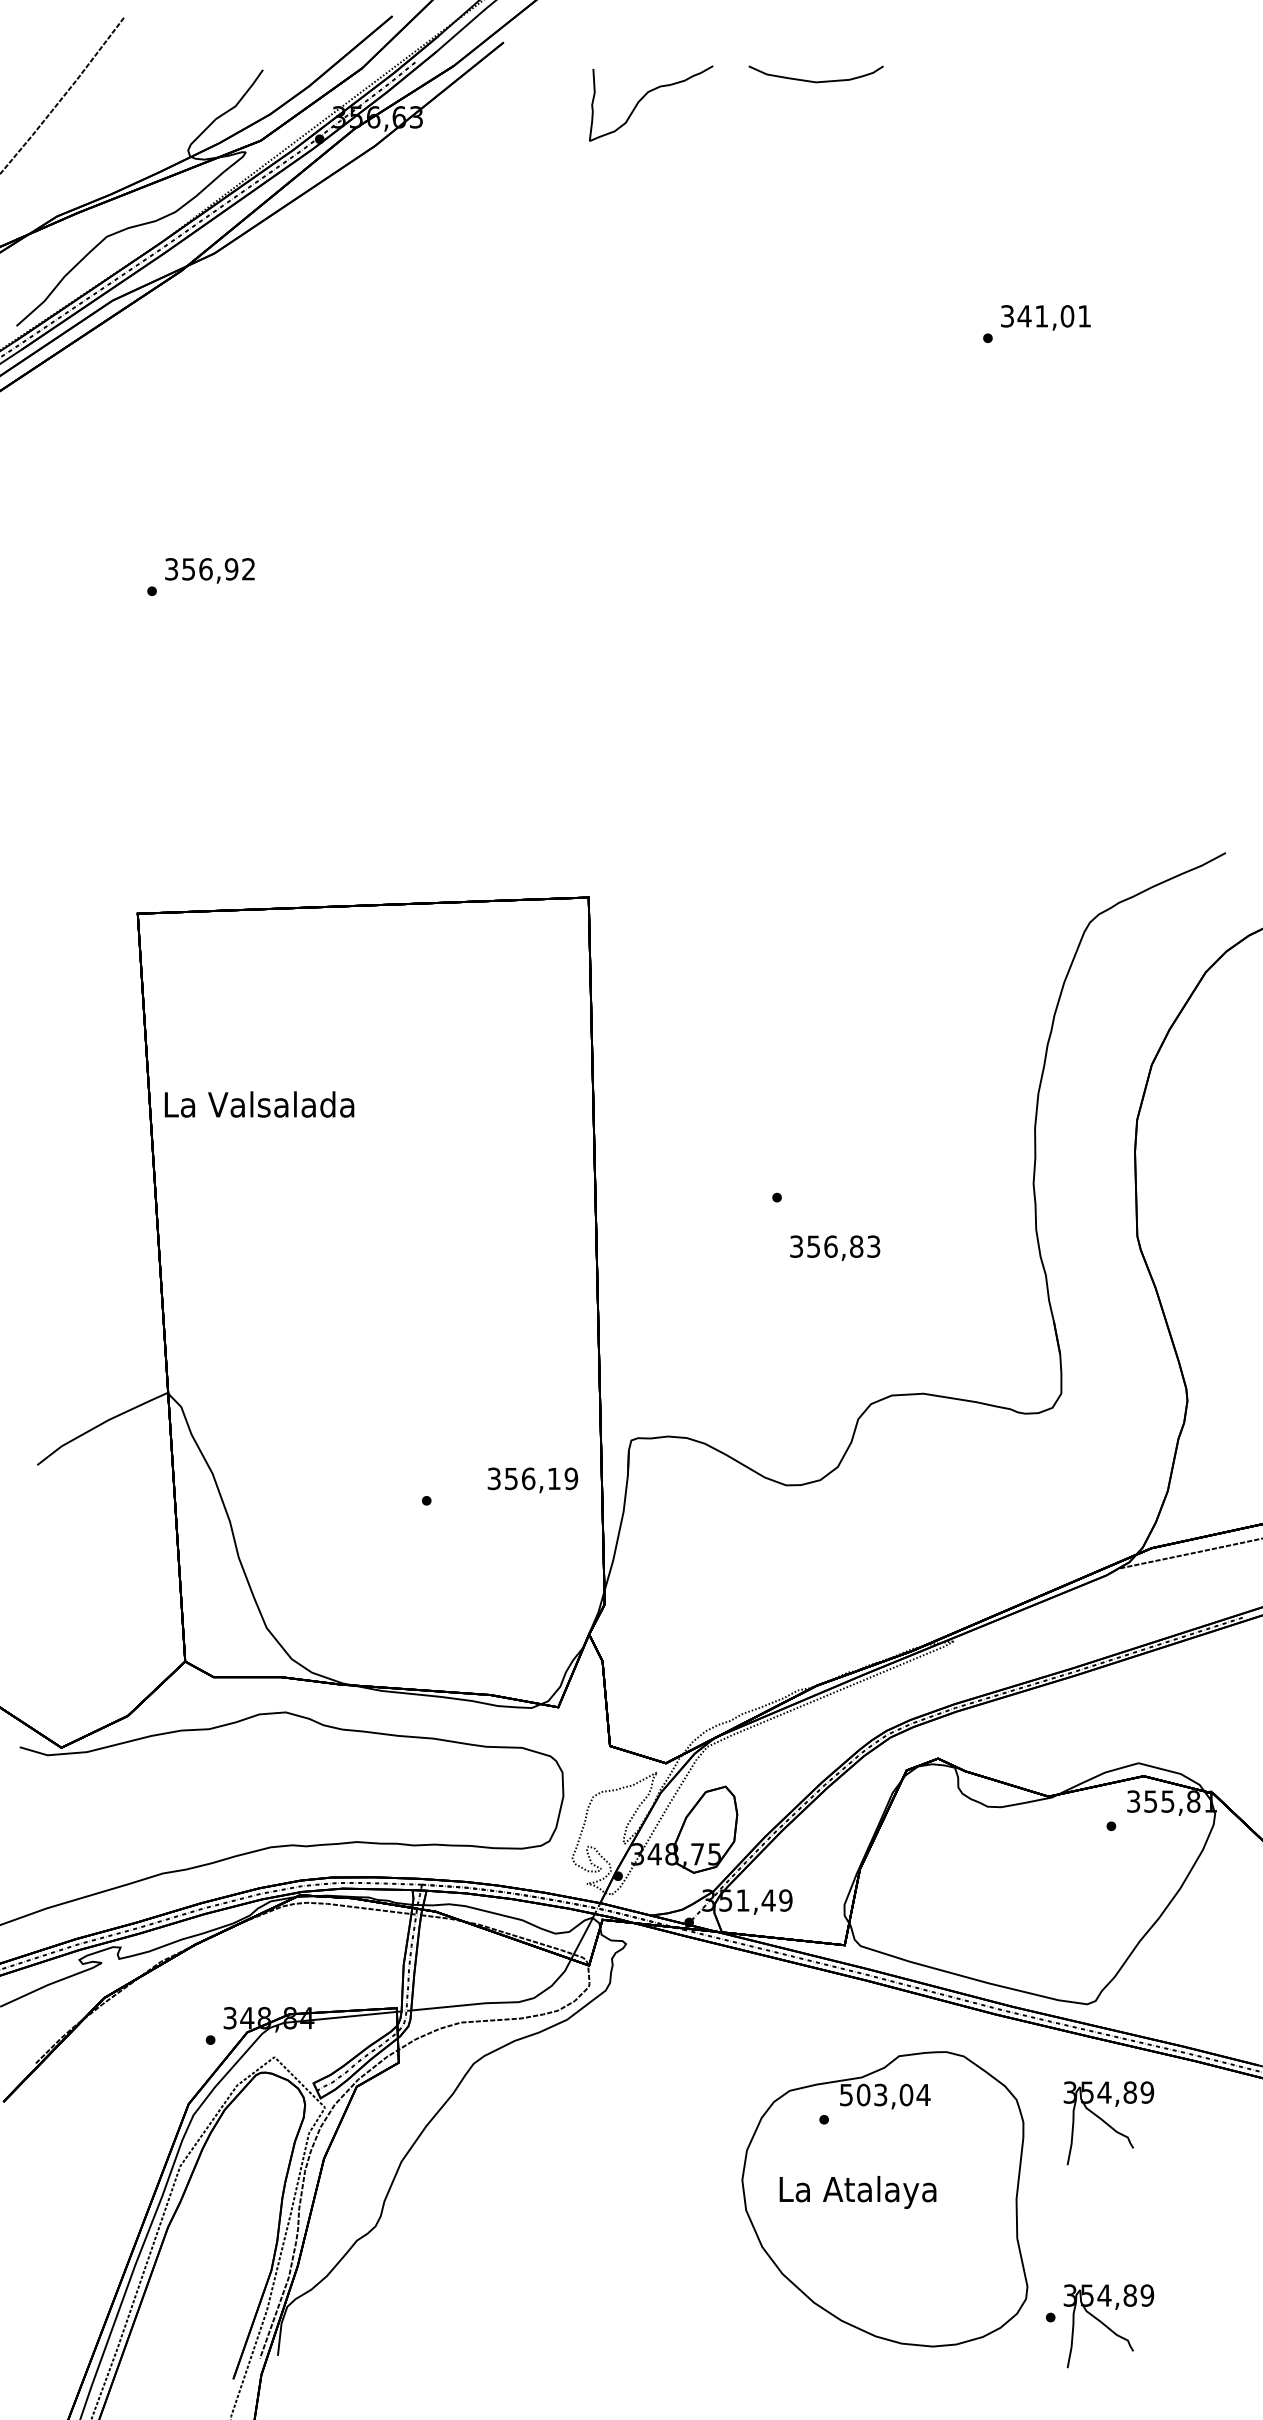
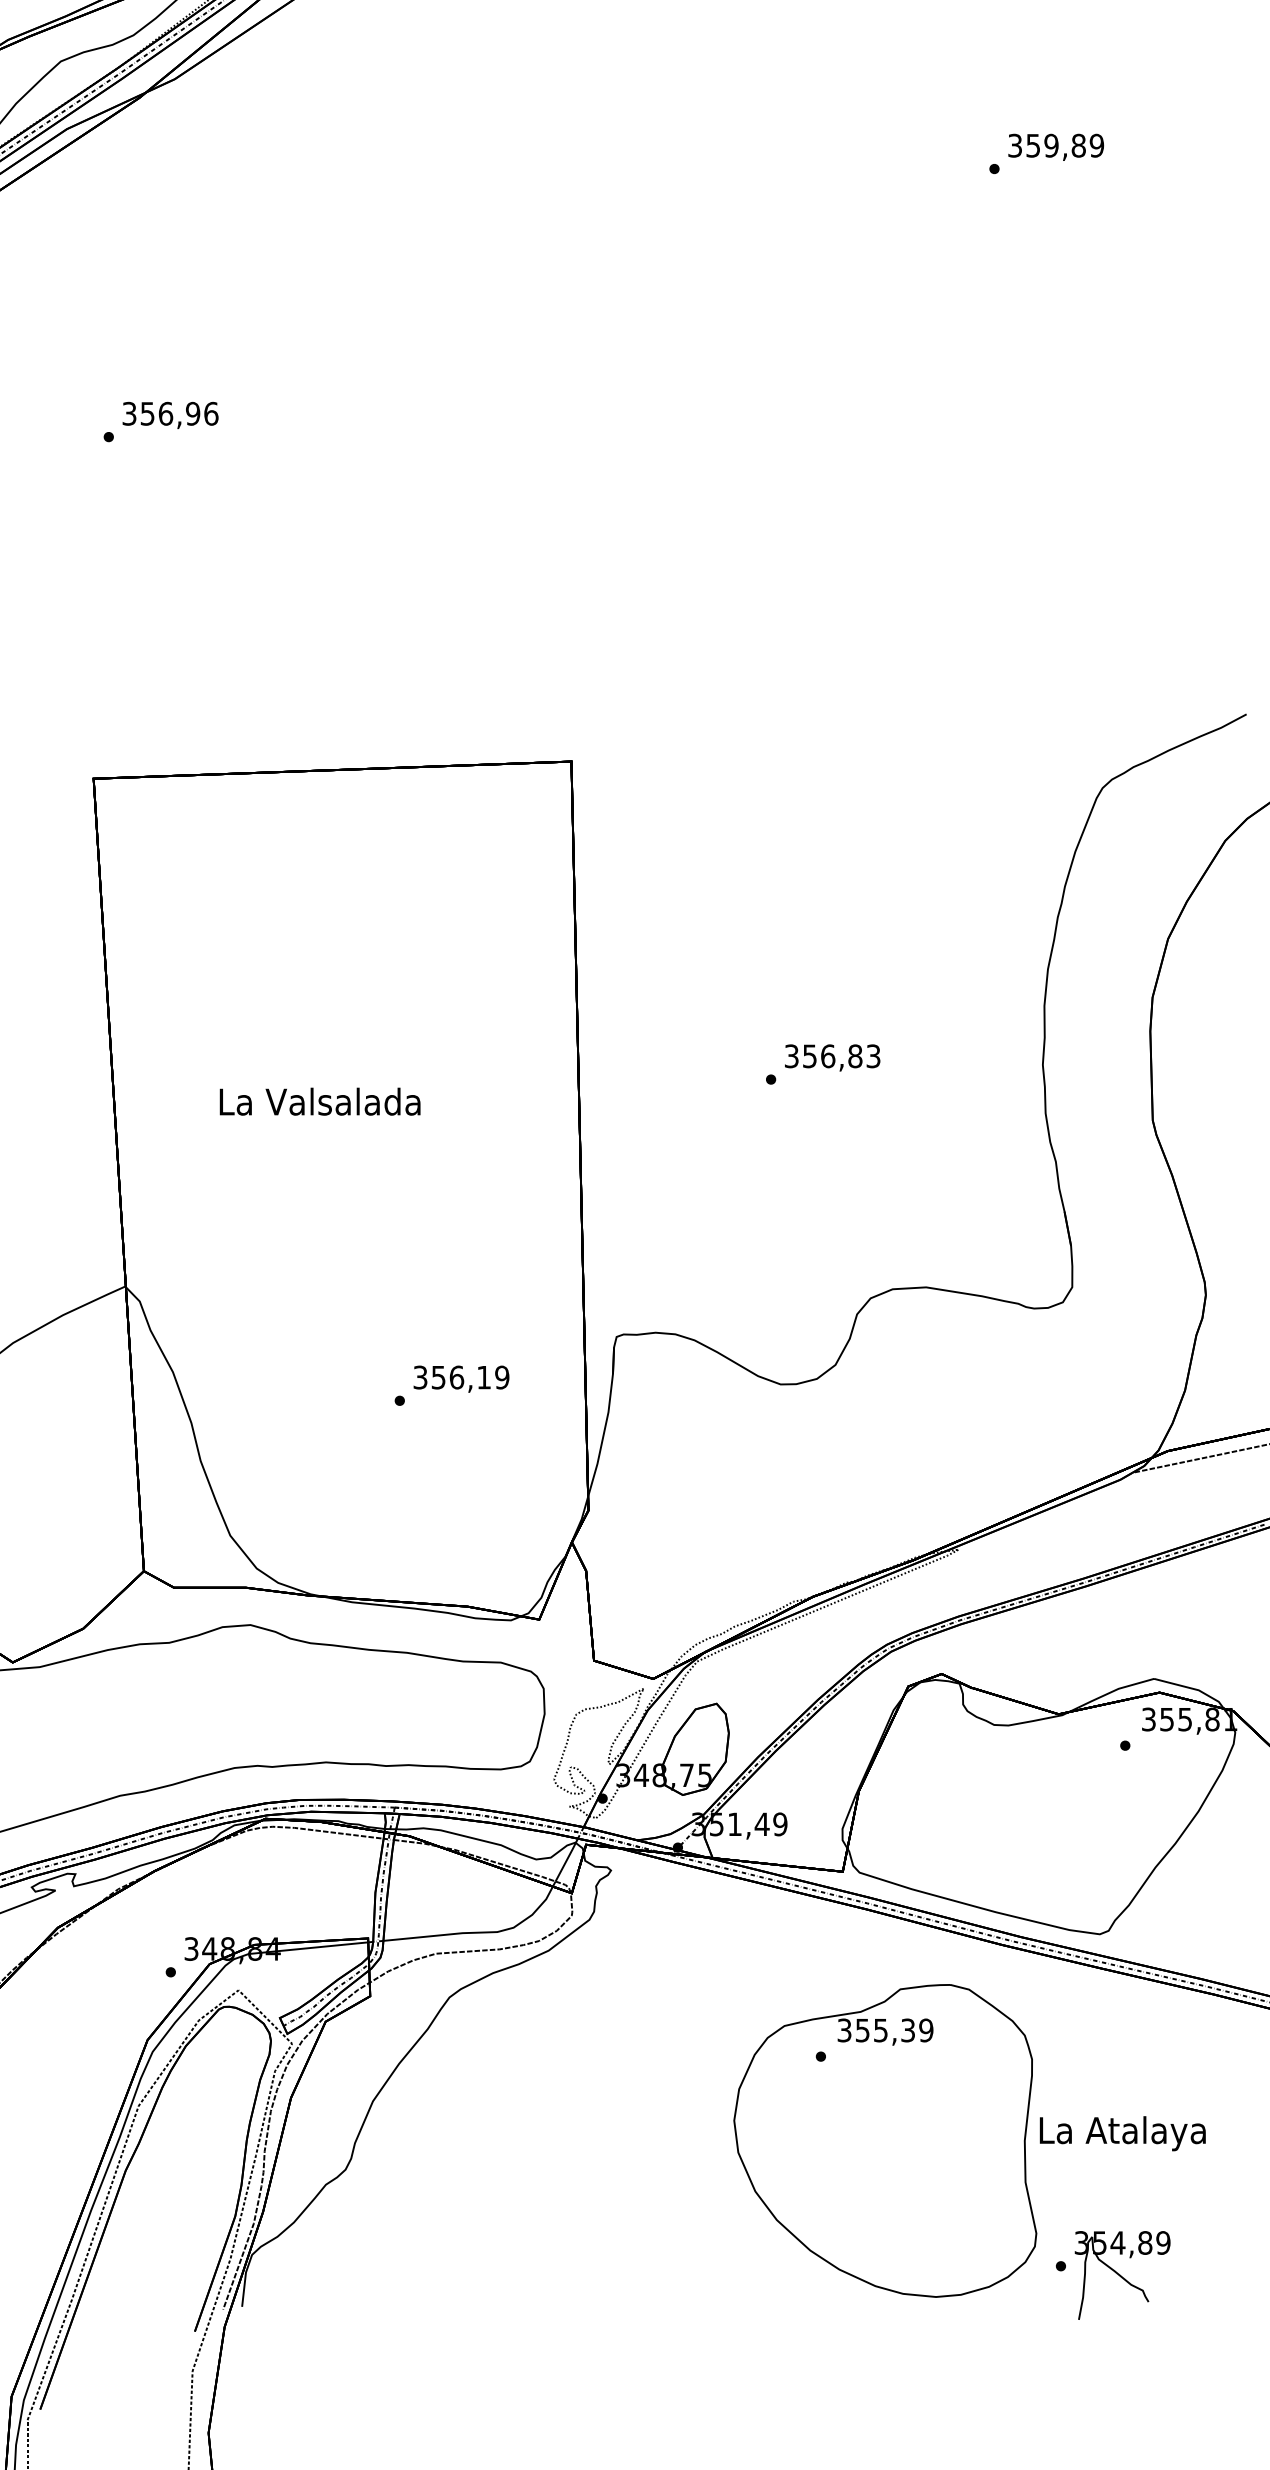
text: (1054, 316) -> (1065, 145), 341,01 -> 359,89
text: (248, 569) -> (210, 414), 356,92 -> 356,96
text: (259, 1104) -> (320, 1101), moved
text: (835, 1247) -> (832, 1057), moved
text: (532, 1480) -> (461, 1379), moved
text: (885, 2094) -> (885, 2029), 503,04 -> 355,39
part: (1108, 2123) -> (1122, 2060), removed
text: (857, 2192) -> (1122, 2133), moved

